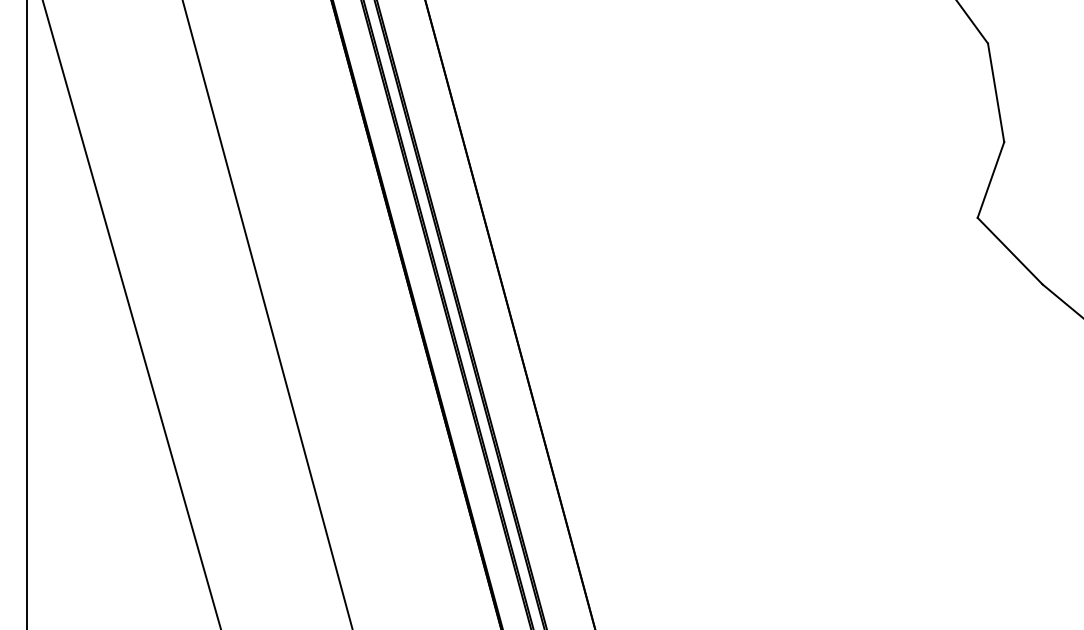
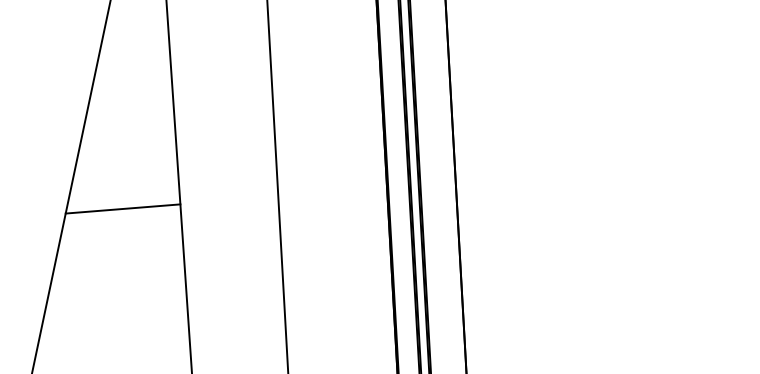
line: (99, 478) -> (122, 208), added

